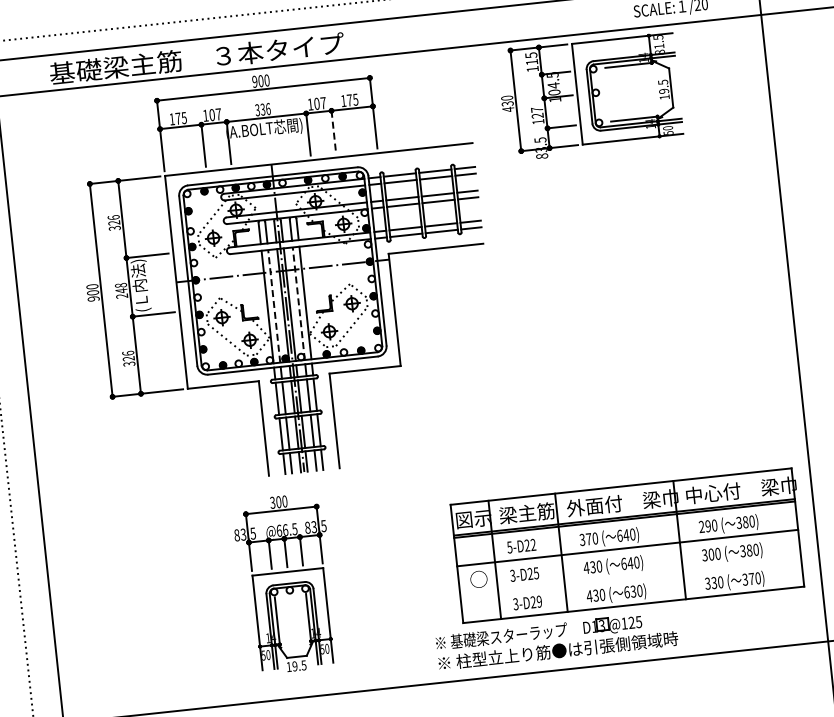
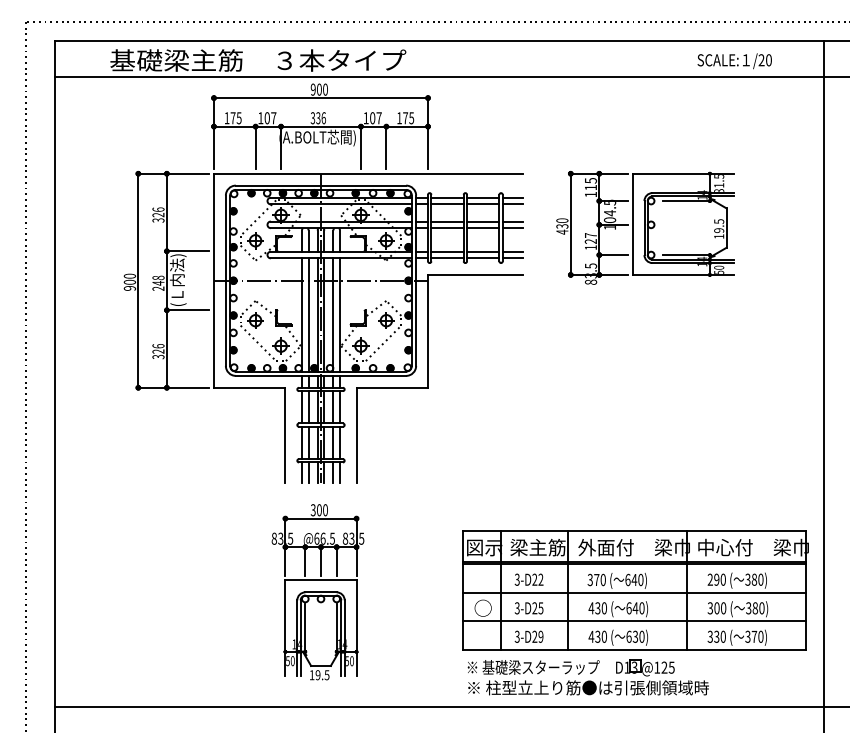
part: (590, 96) -> (645, 227), moved
line: (333, 132) -> (386, 148), dashed -> solid
line: (298, 304) -> (333, 315), dashed -> solid
line: (274, 306) -> (308, 315), dashed -> solid
text: (510, 547) -> (517, 579), 5-D22 -> 3-D22
line: (629, 576) -> (633, 621), added
part: (285, 584) -> (317, 592), moved
part: (556, 640) -> (587, 677), moved

